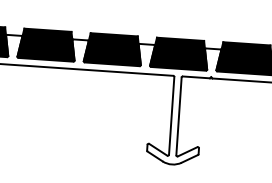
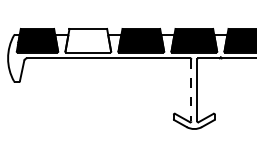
fill: (47, 44) -> (88, 40), removed
line: (171, 116) -> (191, 90), solid -> dashed

